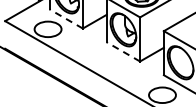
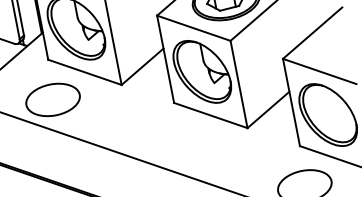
line: (65, 18) -> (83, 71), dashed -> solid
line: (122, 51) -> (208, 115), dashed -> solid

